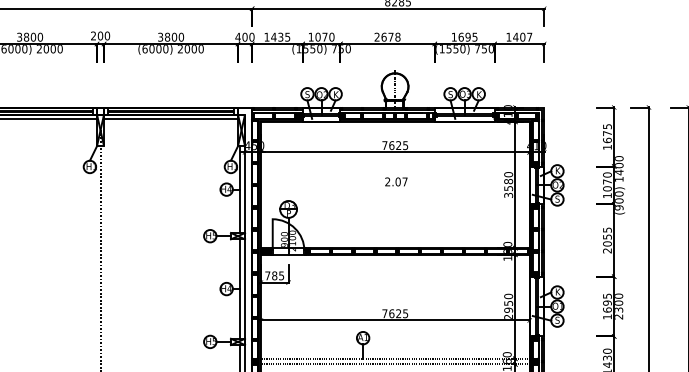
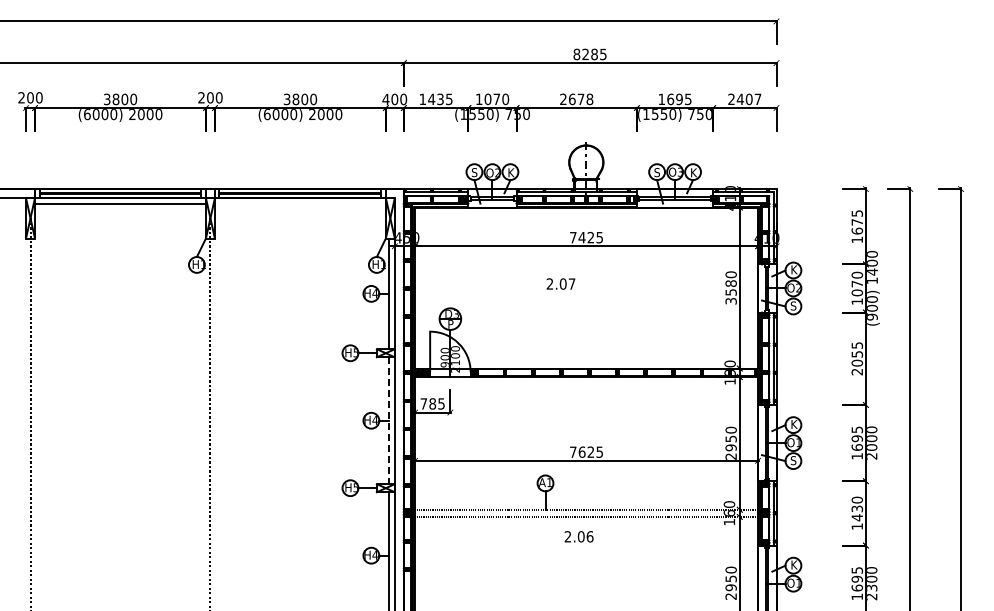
text: (508, 36) -> (731, 98), 1407 -> 2407
line: (170, 119) -> (299, 204), removed
text: (391, 145) -> (581, 237), 7625 -> 7425
text: (396, 181) -> (560, 283), moved
line: (240, 289) -> (388, 421), solid -> dashed
text: (619, 310) -> (872, 447), 2300 -> 2000

